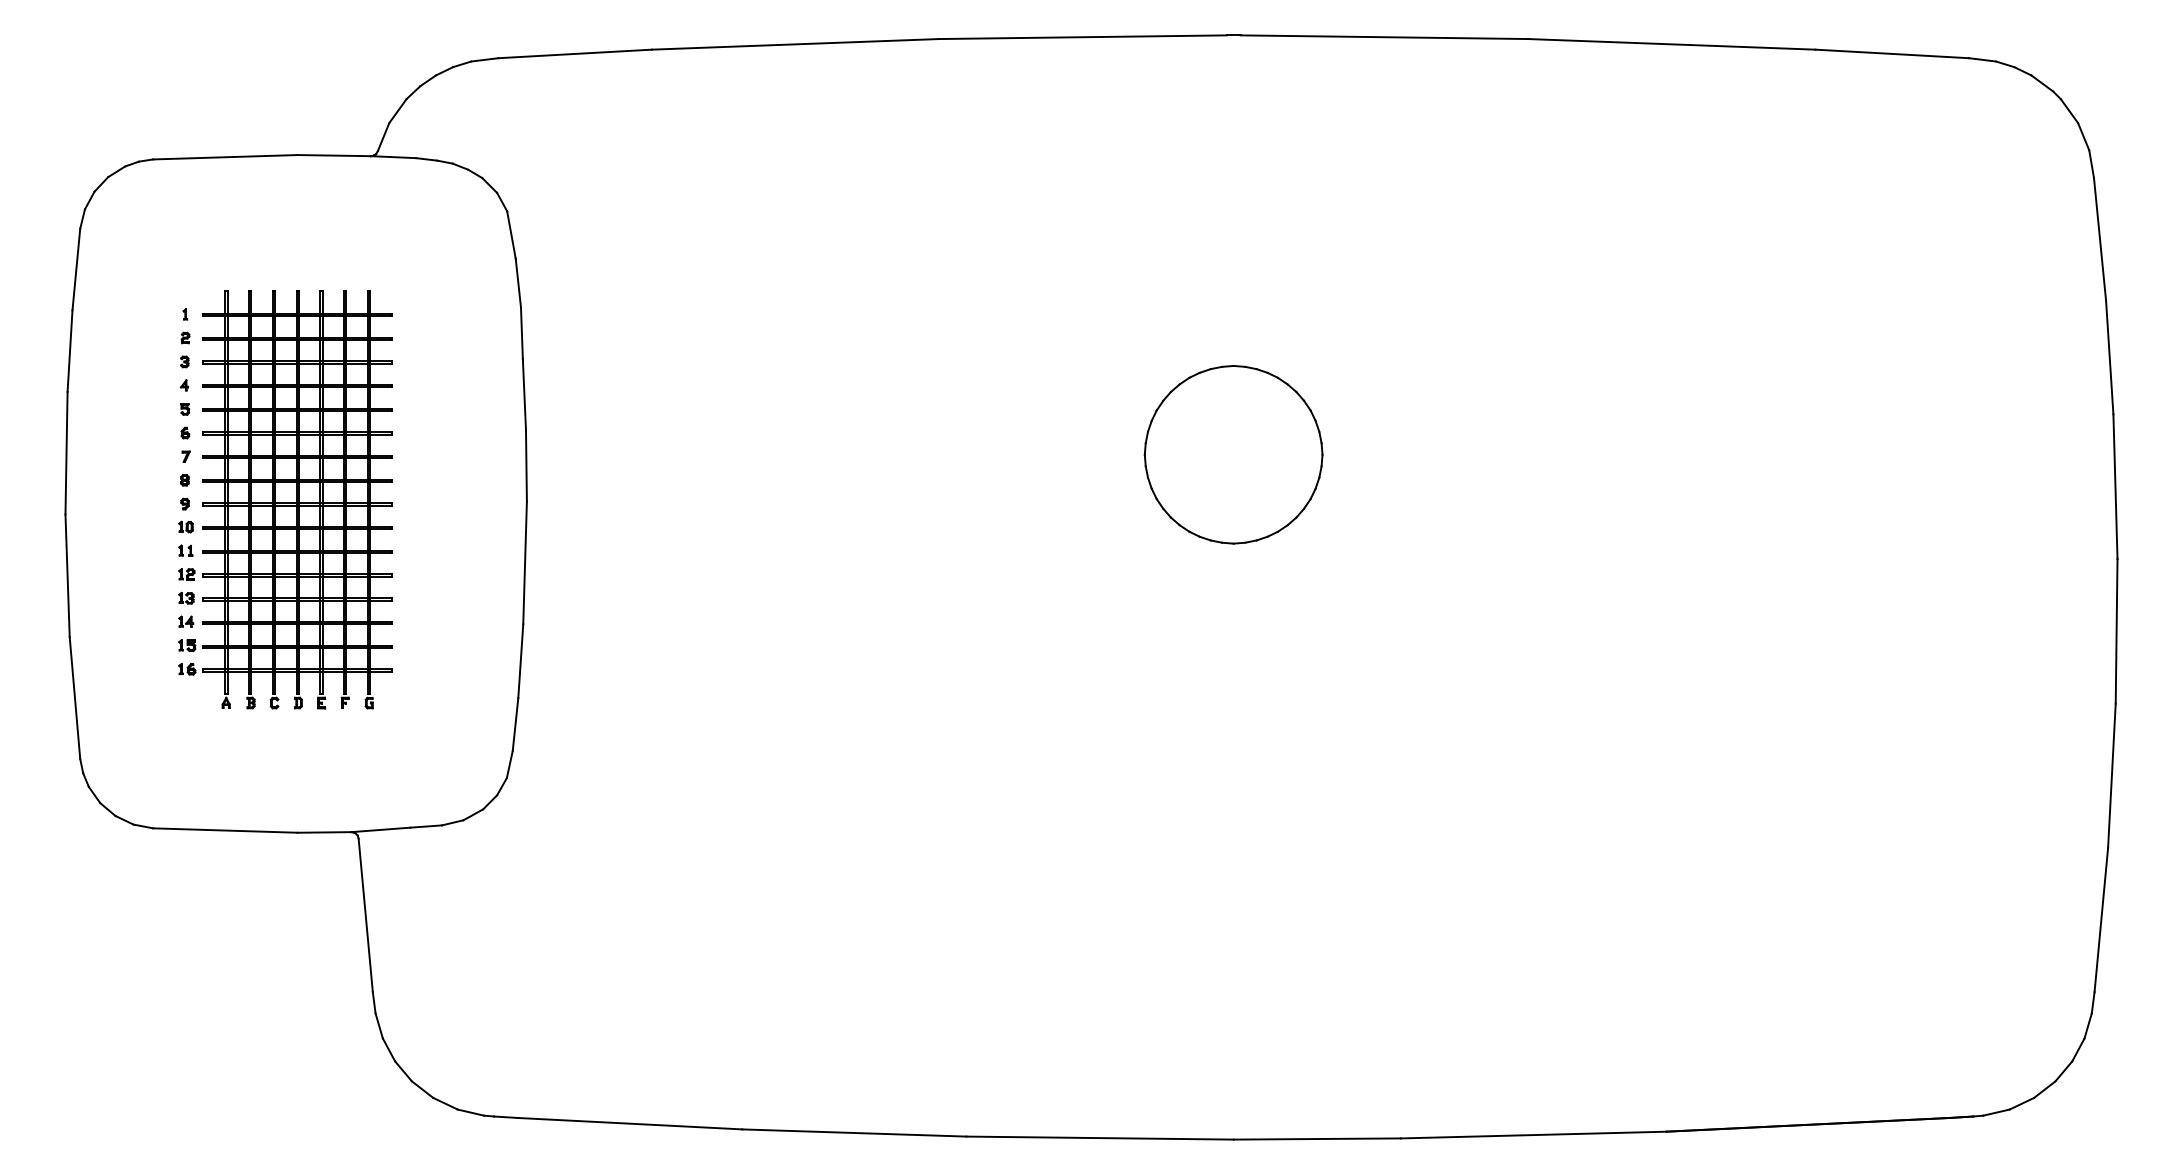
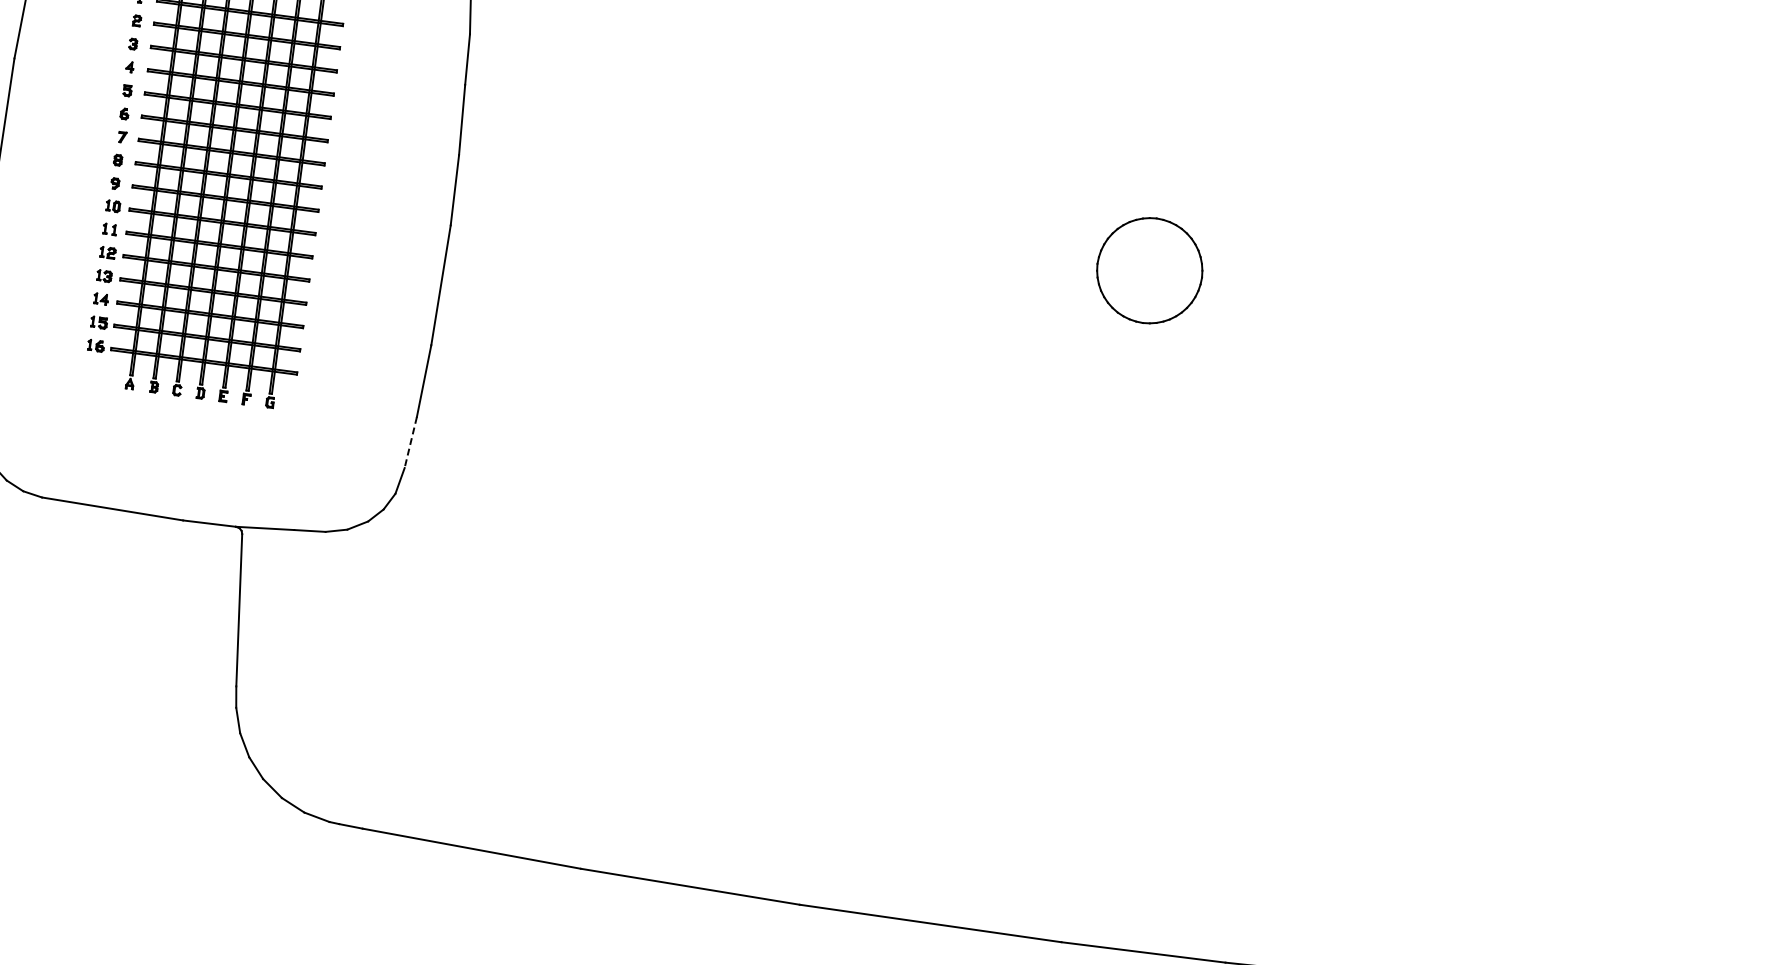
part: (1233, 454) -> (1149, 270), size x0.6
line: (515, 724) -> (410, 442), solid -> dashed

